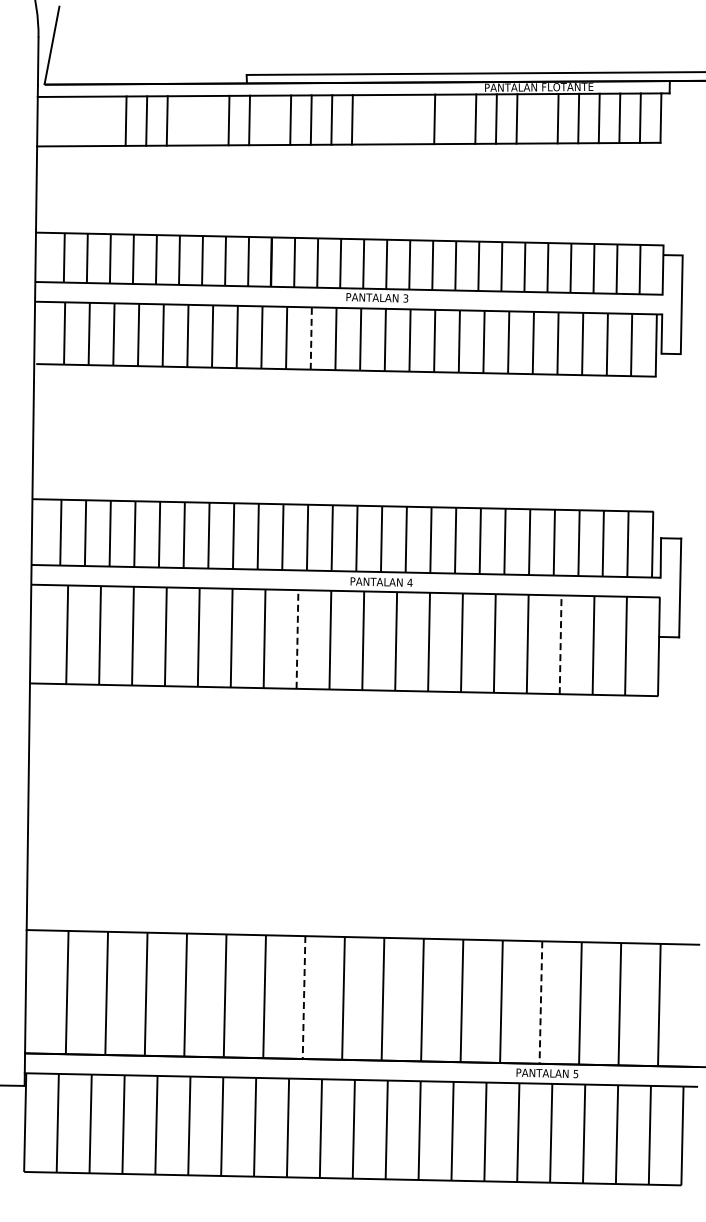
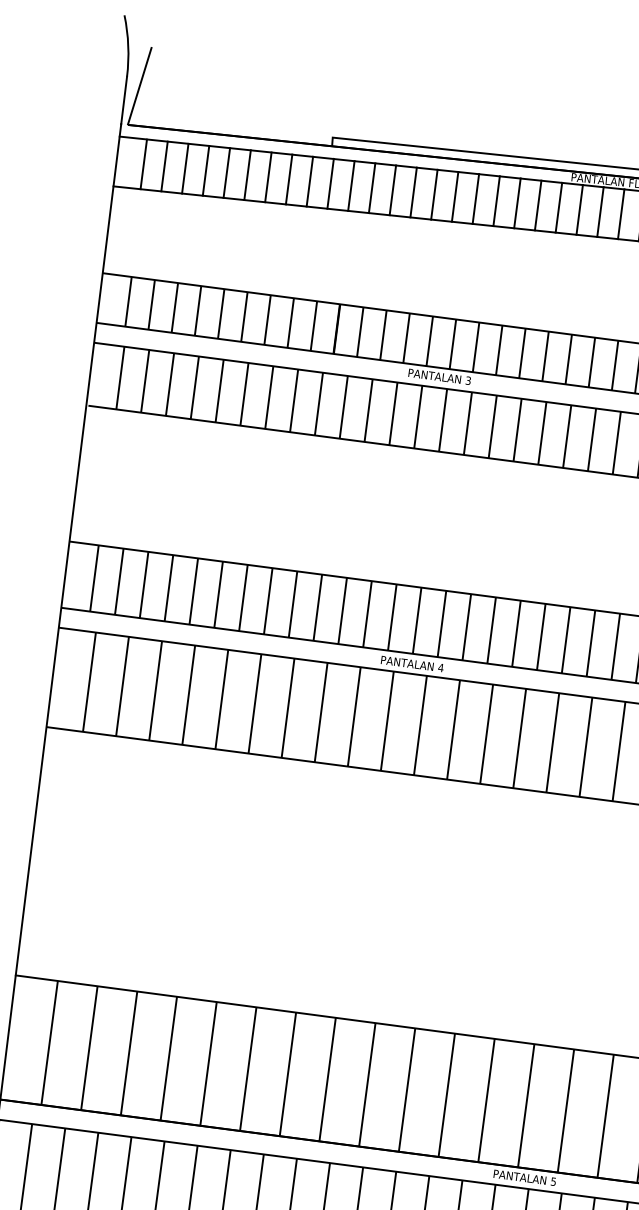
line: (454, 118) -> (537, 204), added
line: (537, 118) -> (621, 213), added
line: (372, 119) -> (454, 196), added
line: (393, 119) -> (475, 198), added
line: (413, 119) -> (496, 201), added
line: (187, 120) -> (268, 176), added
line: (207, 120) -> (288, 179), added
line: (269, 120) -> (350, 186), added
line: (63, 121) -> (142, 164), added
line: (84, 121) -> (164, 166), added
line: (105, 121) -> (185, 168), added
line: (311, 338) -> (368, 410), dashed -> solid
line: (297, 638) -> (321, 711), dashed -> solid
line: (560, 644) -> (585, 746), dashed -> solid
line: (304, 997) -> (288, 1074), dashed -> solid
line: (540, 1003) -> (525, 1106), dashed -> solid

